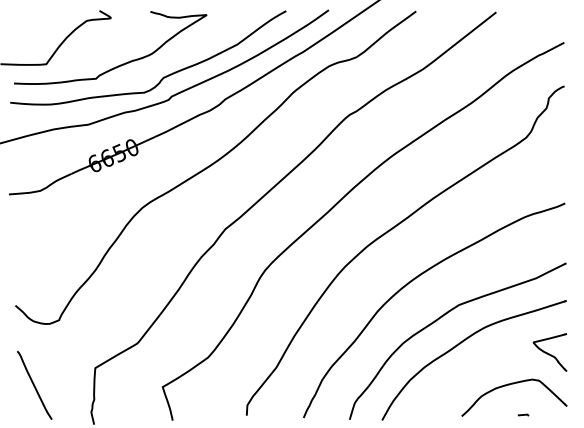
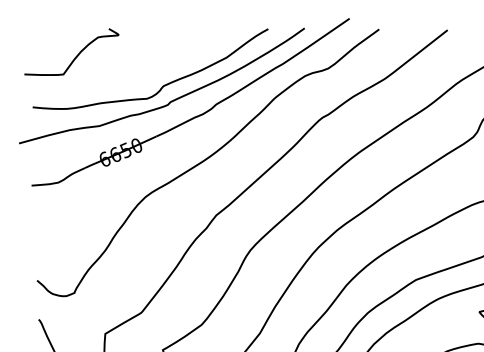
curve: (115, 66) -> (122, 76), removed

